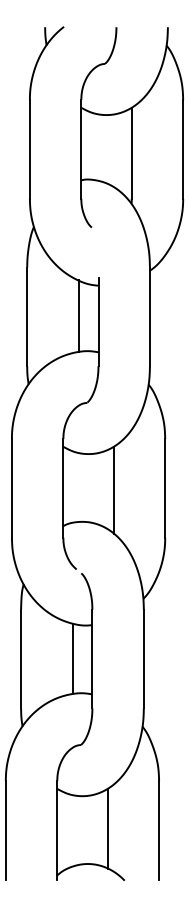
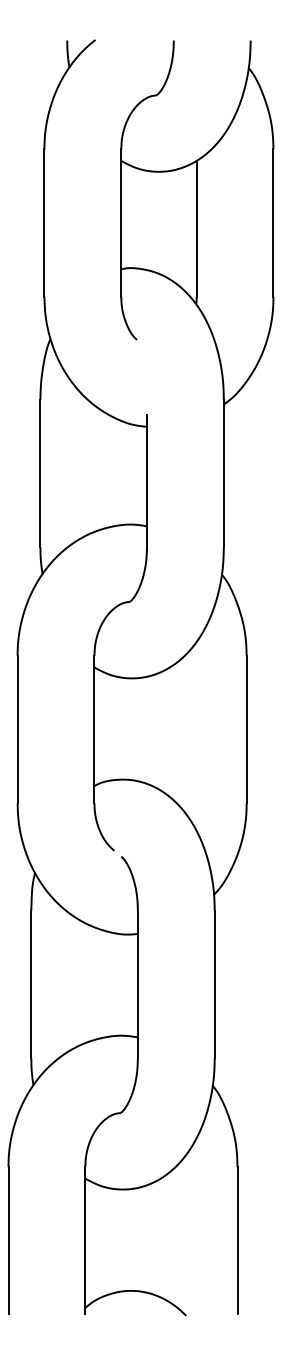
line: (78, 316) -> (117, 472), removed
line: (113, 489) -> (169, 731), removed
line: (72, 658) -> (108, 983), removed
line: (107, 828) -> (160, 1237), removed

